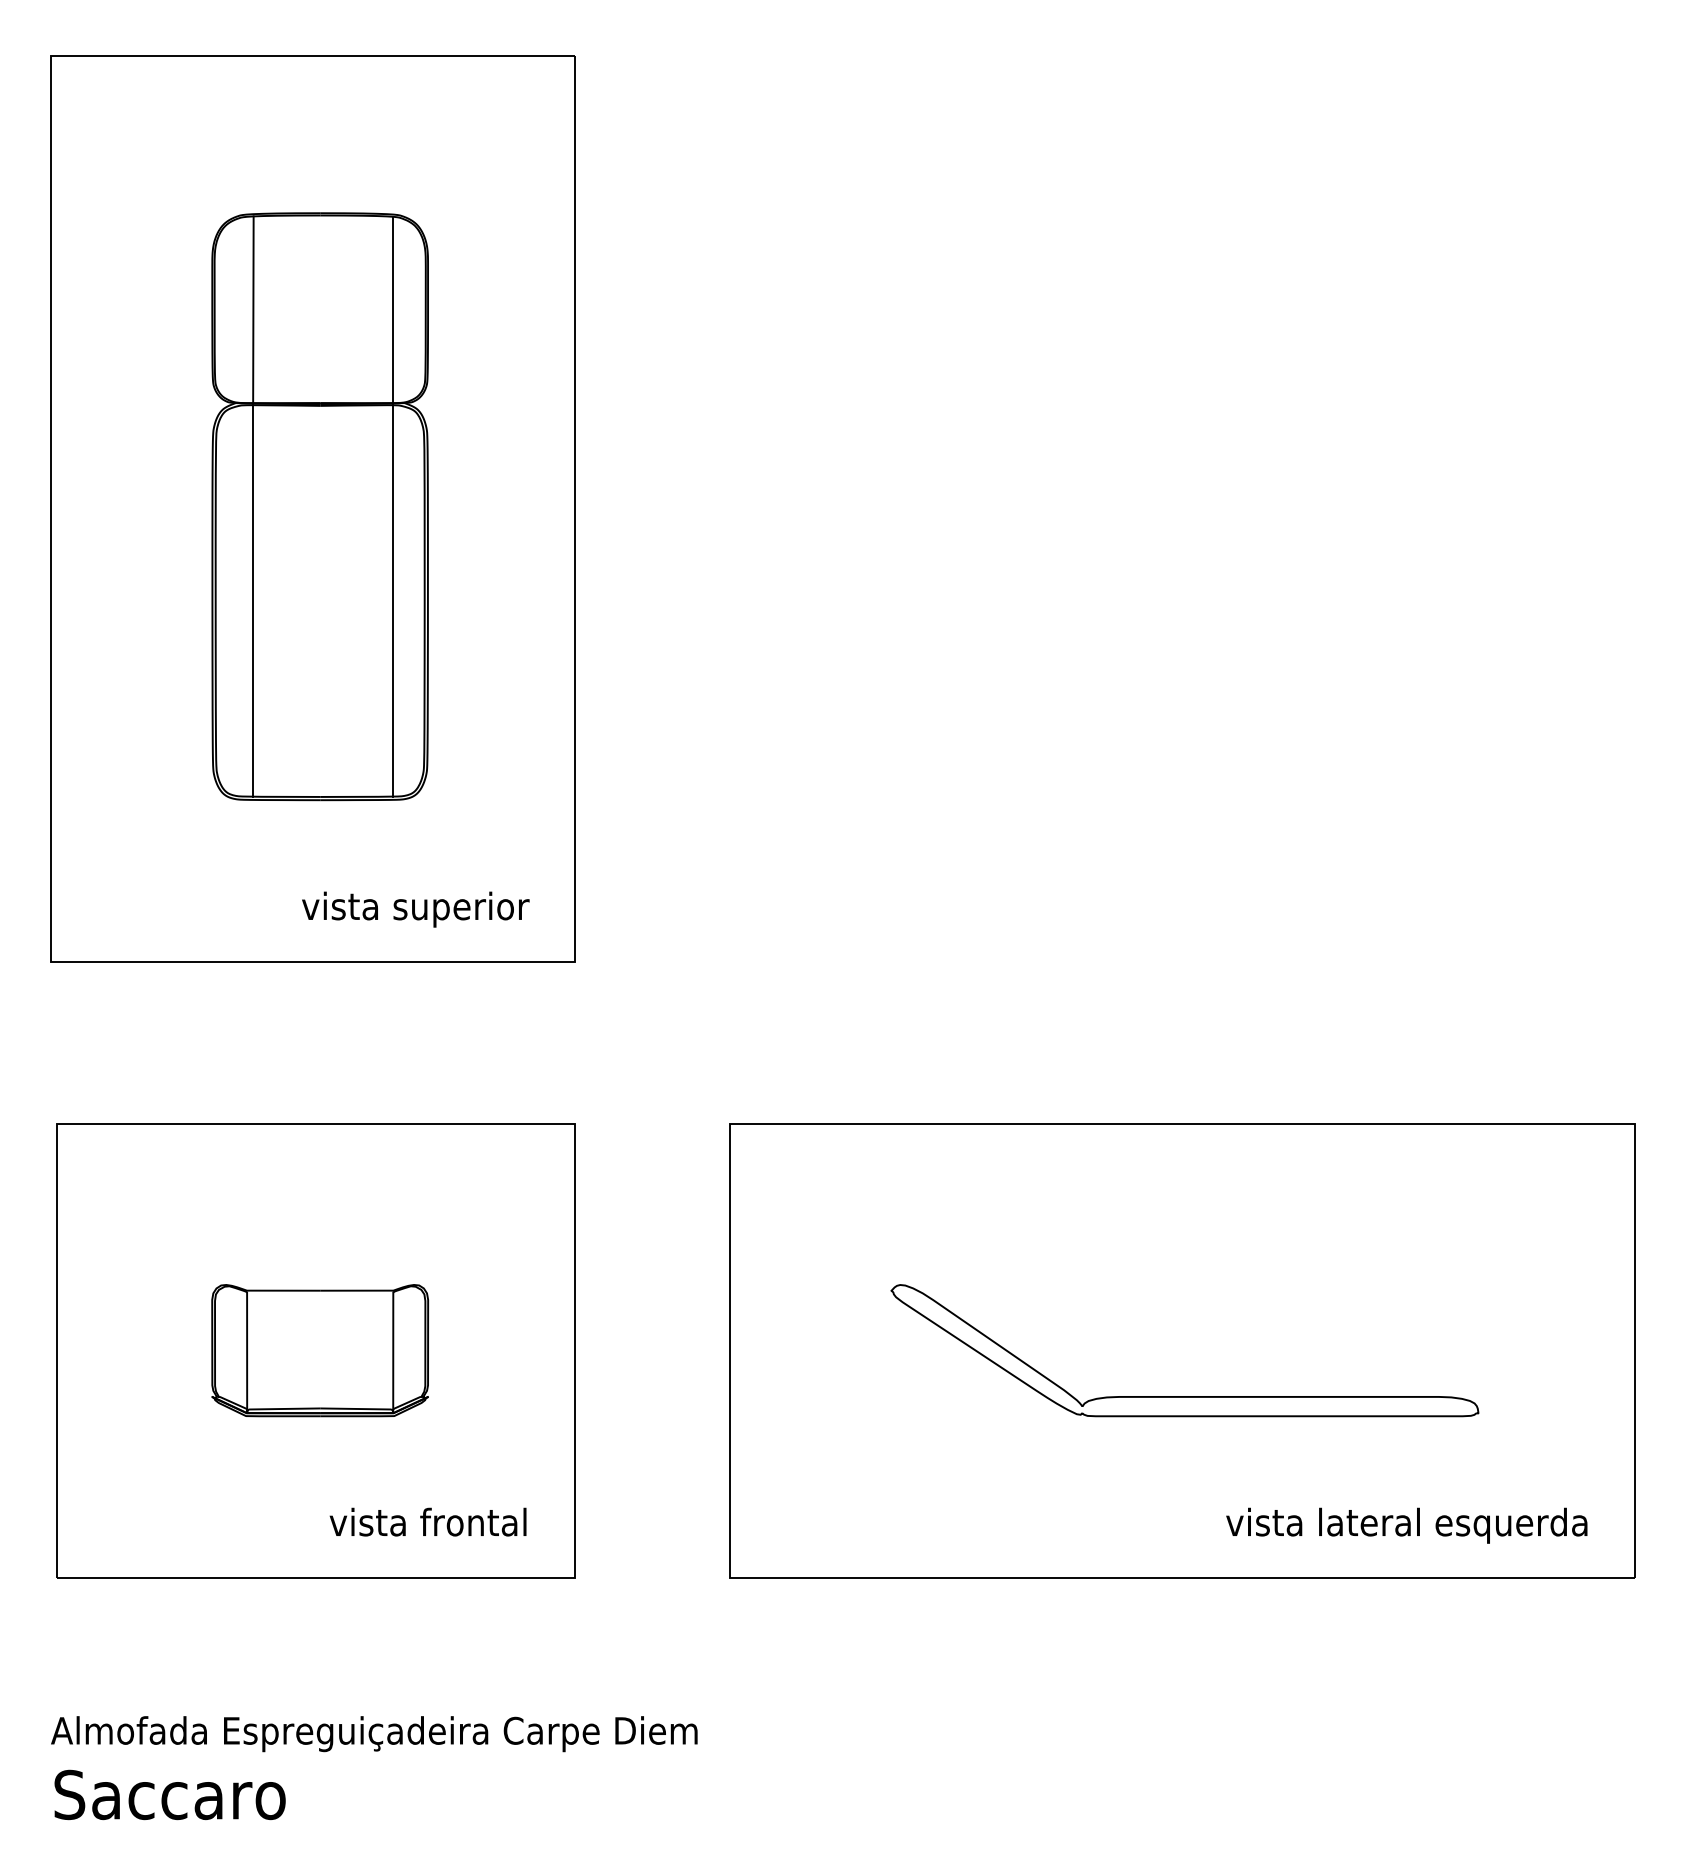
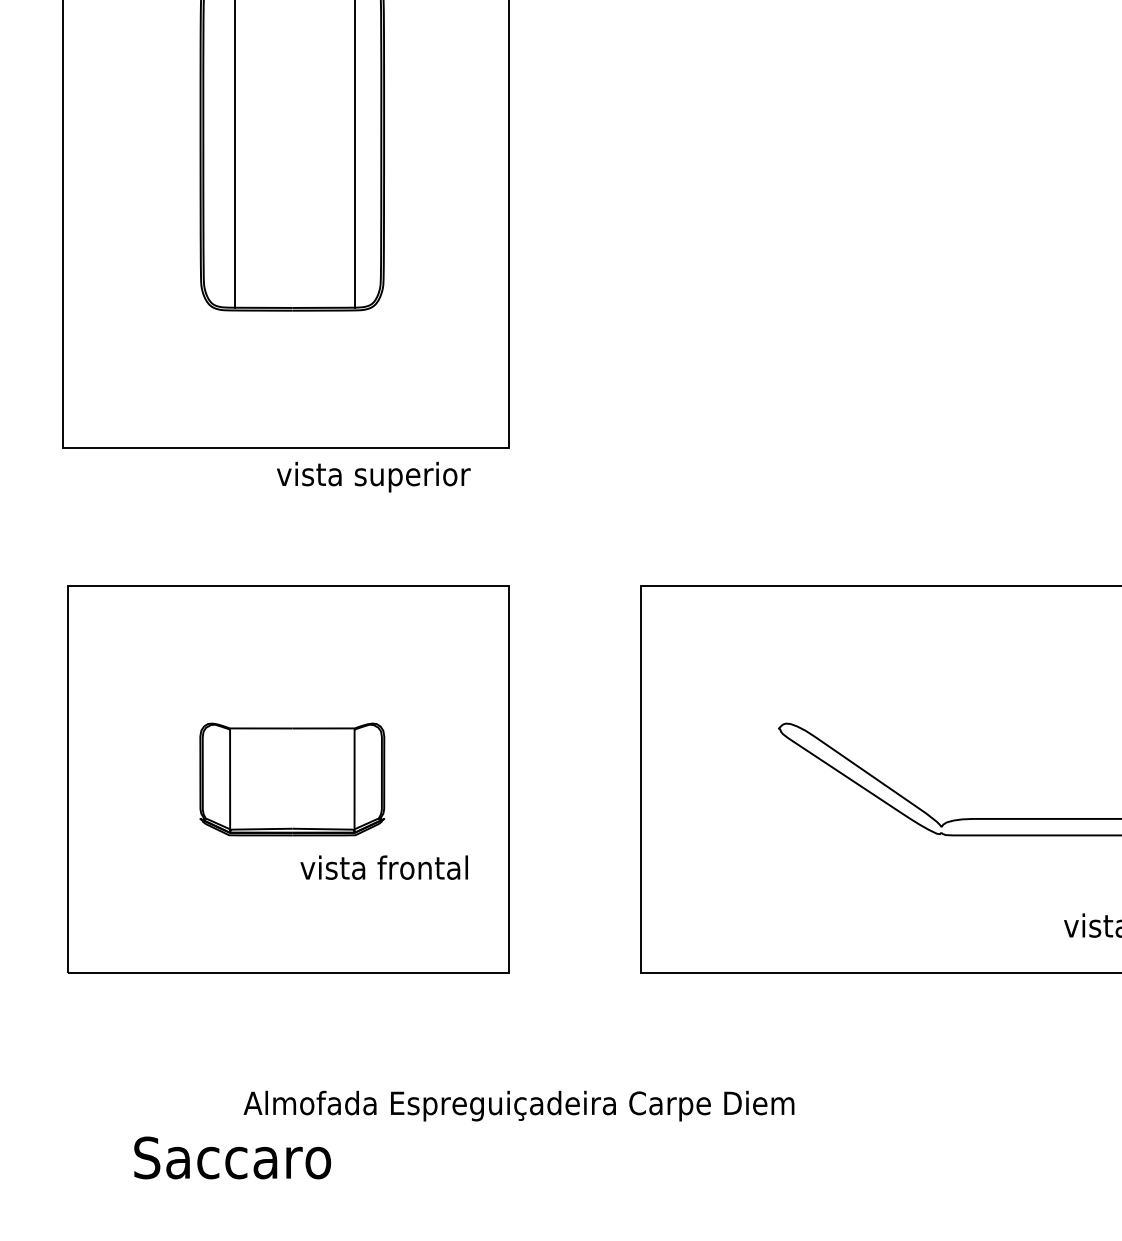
text: (415, 909) -> (373, 477), moved
text: (427, 1521) -> (383, 867), moved
text: (374, 1734) -> (519, 1106), moved
text: (169, 1794) -> (232, 1157), moved

